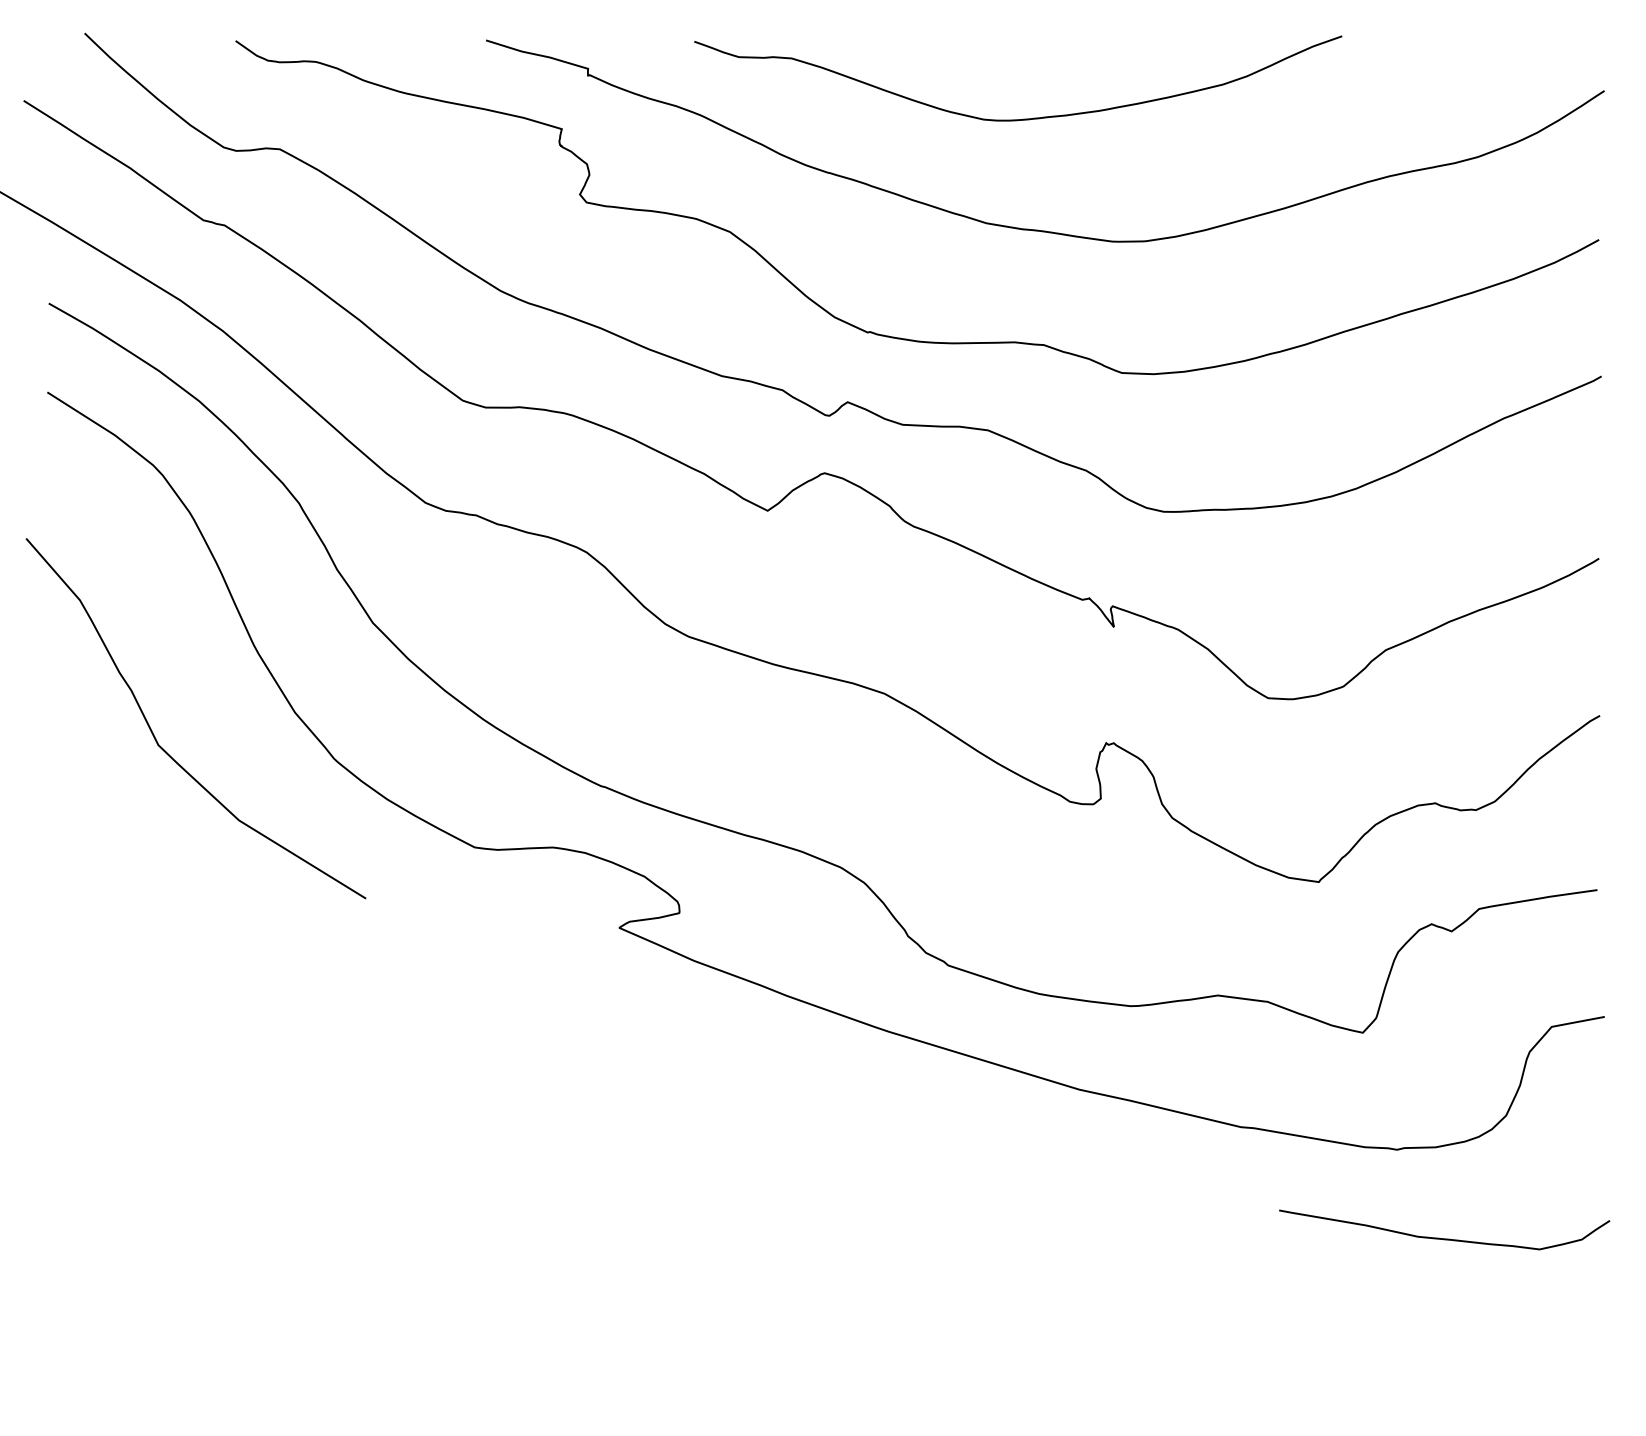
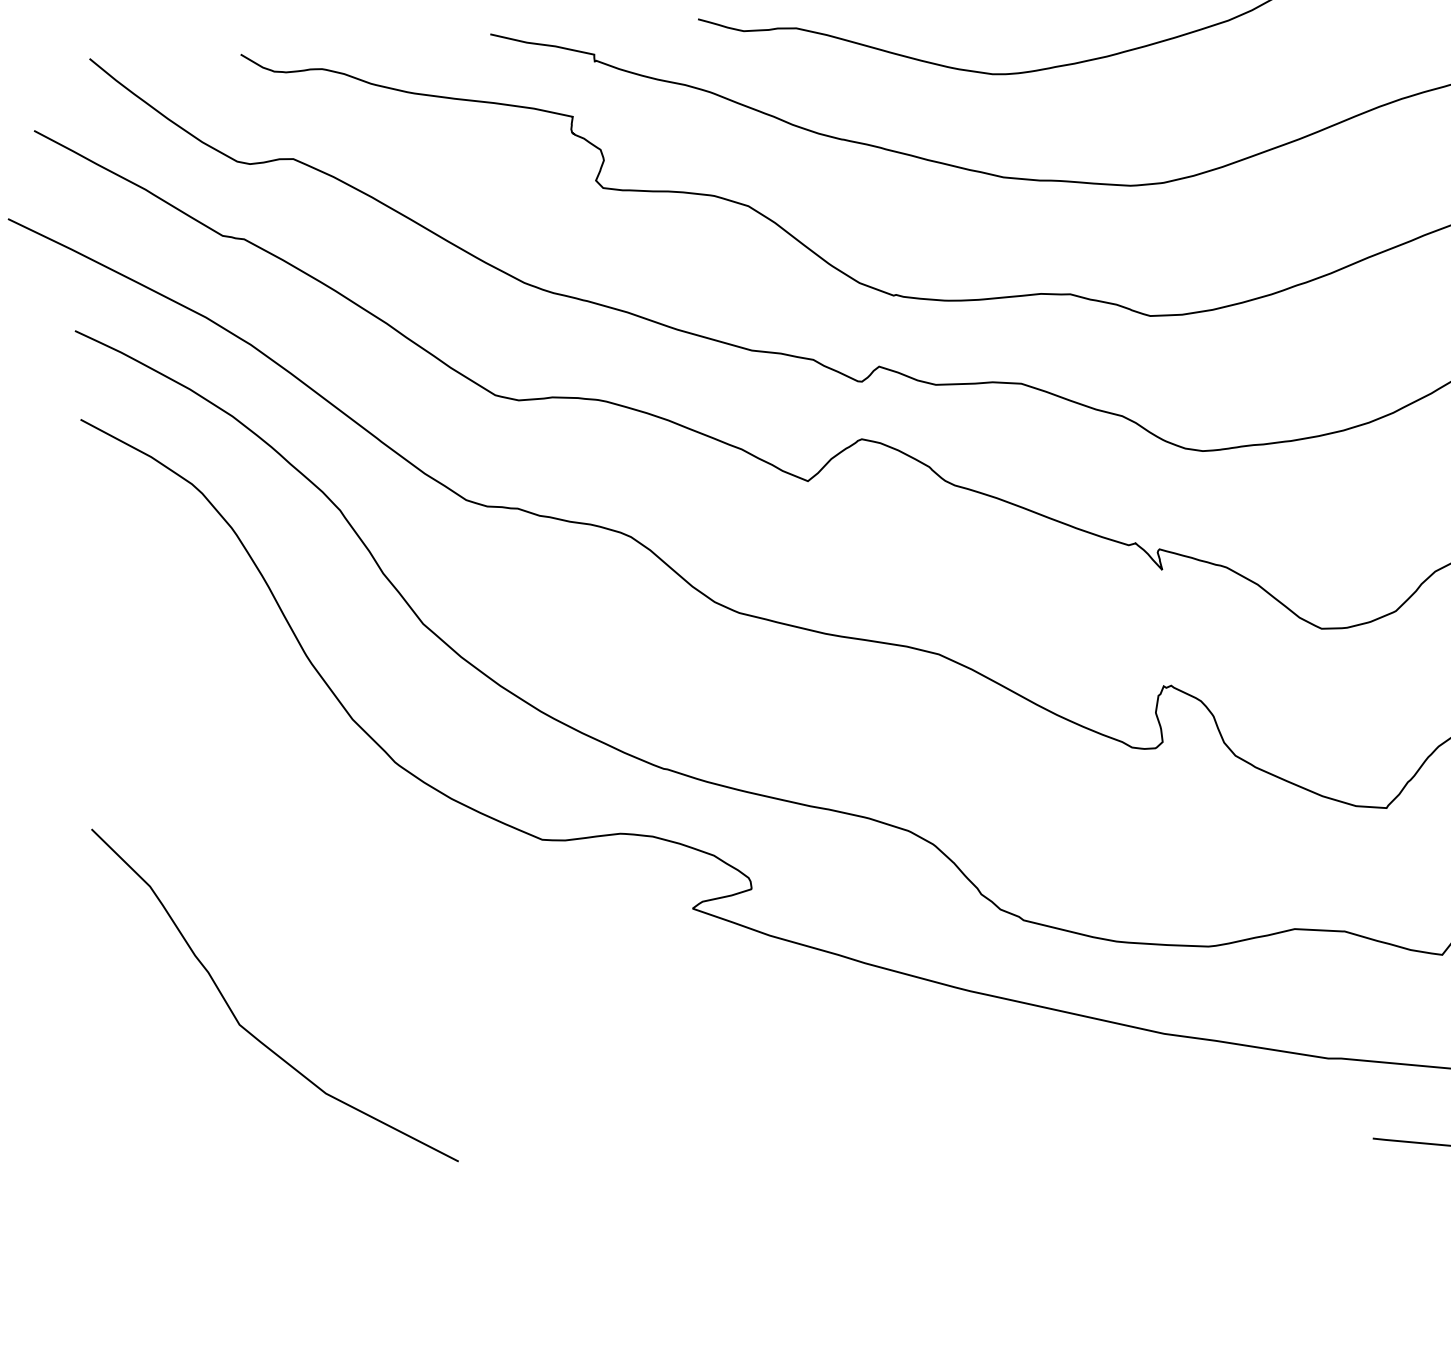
curve: (156, 738) -> (237, 1018), moved

